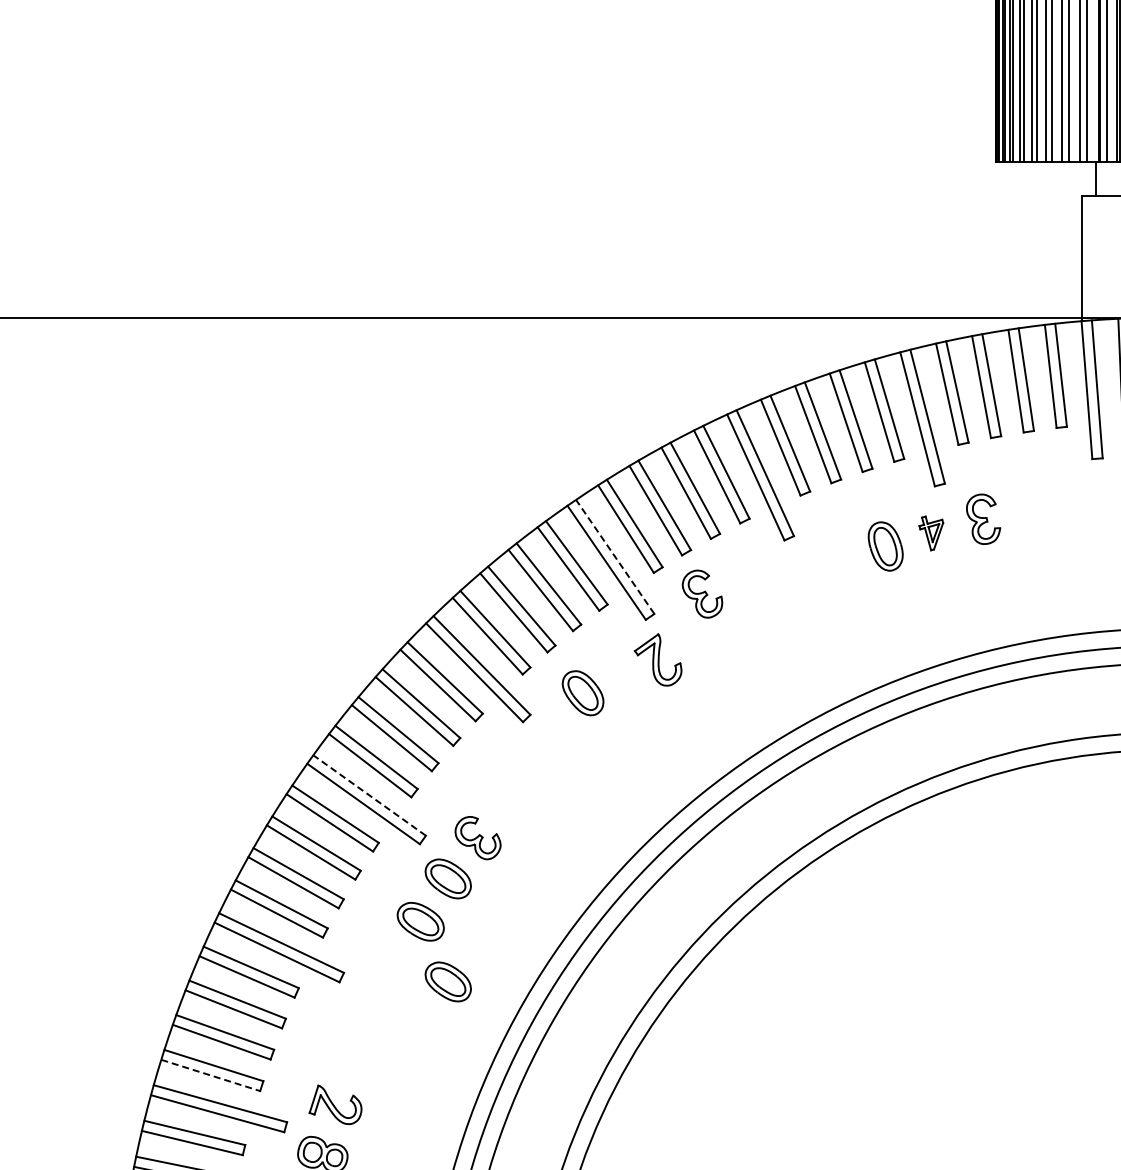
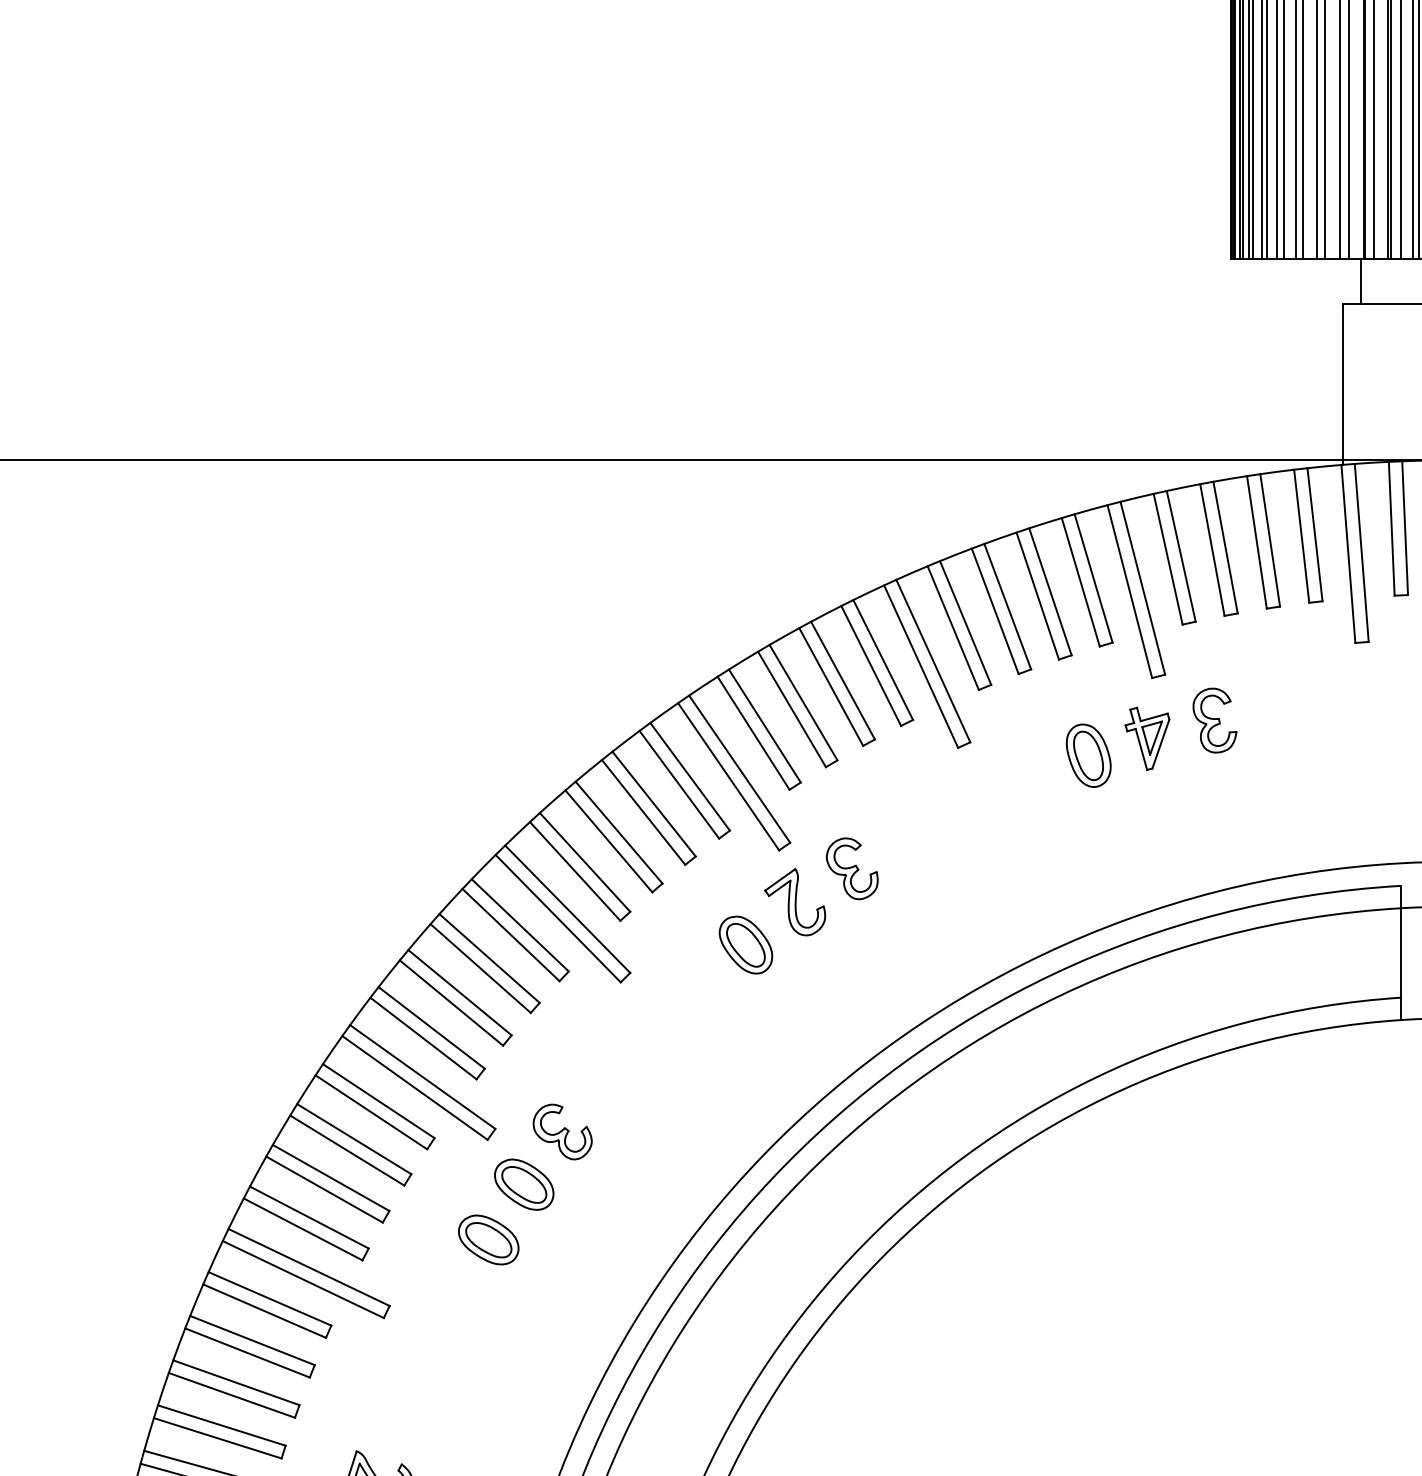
part: (931, 533) -> (1147, 738), size x1.43
line: (614, 556) -> (738, 768), dashed -> solid
part: (702, 593) -> (852, 867), moved
part: (582, 693) -> (745, 945), moved
line: (369, 795) -> (422, 1077), dashed -> solid
part: (447, 981) -> (523, 1317), removed
line: (210, 1075) -> (217, 1438), dashed -> solid

